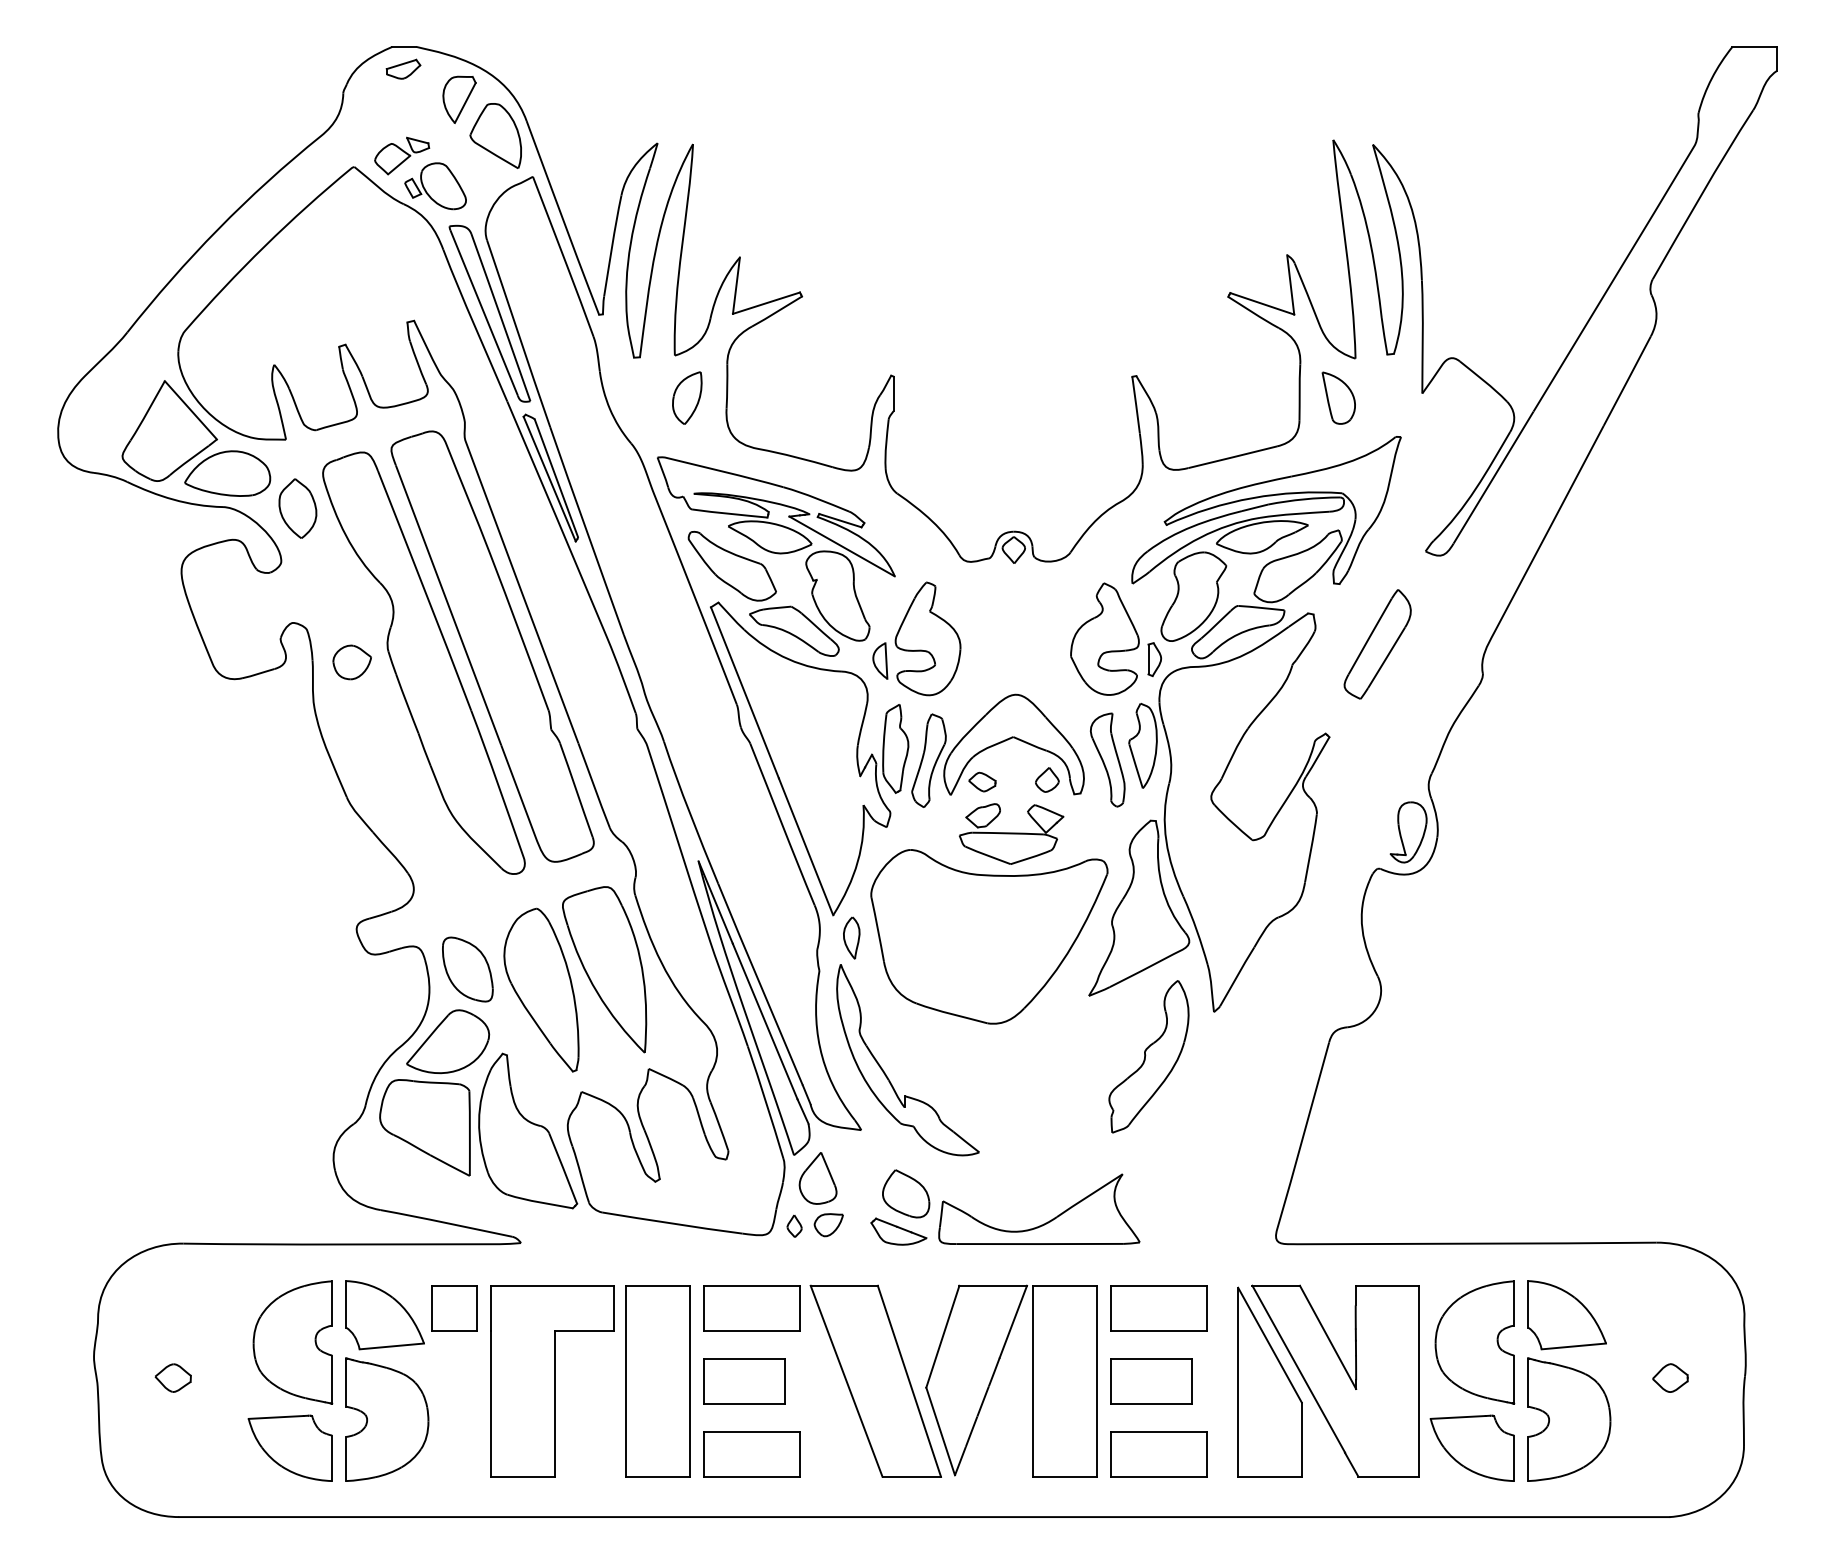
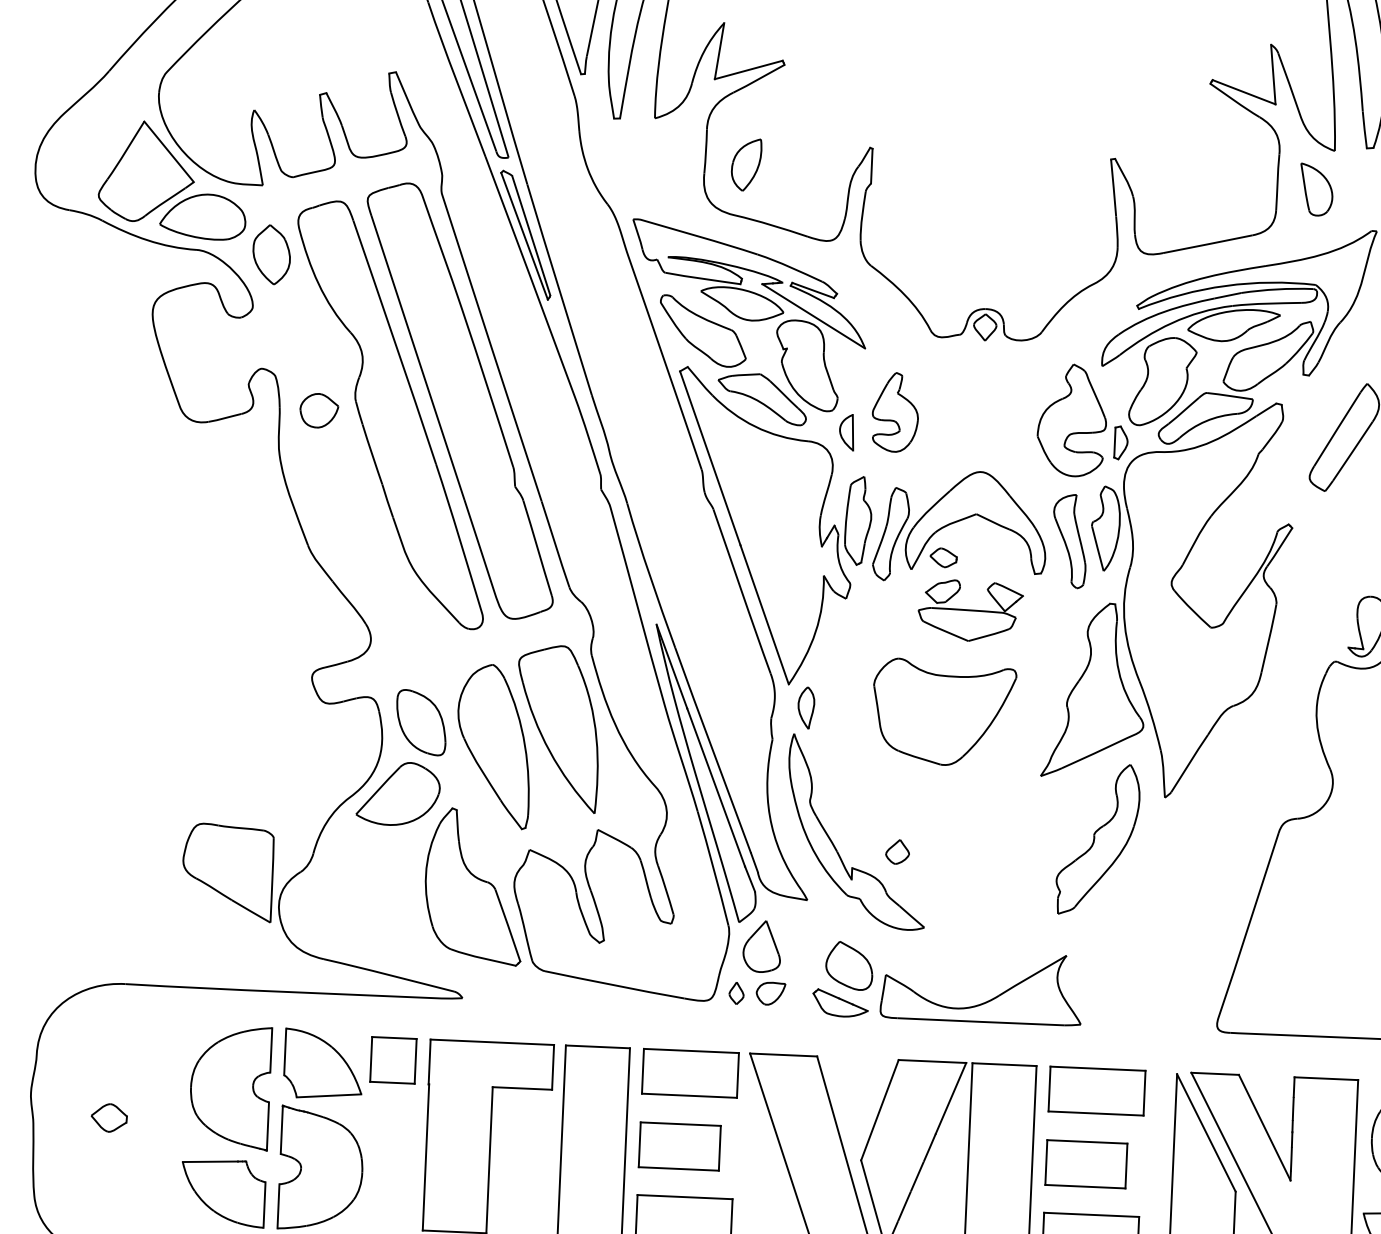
part: (687, 397) -> (746, 164), moved
part: (927, 638) -> (895, 411), size x0.7
part: (1047, 779) -> (897, 851), moved
part: (989, 936) -> (943, 712), size x0.6
part: (424, 1127) -> (227, 872), moved

